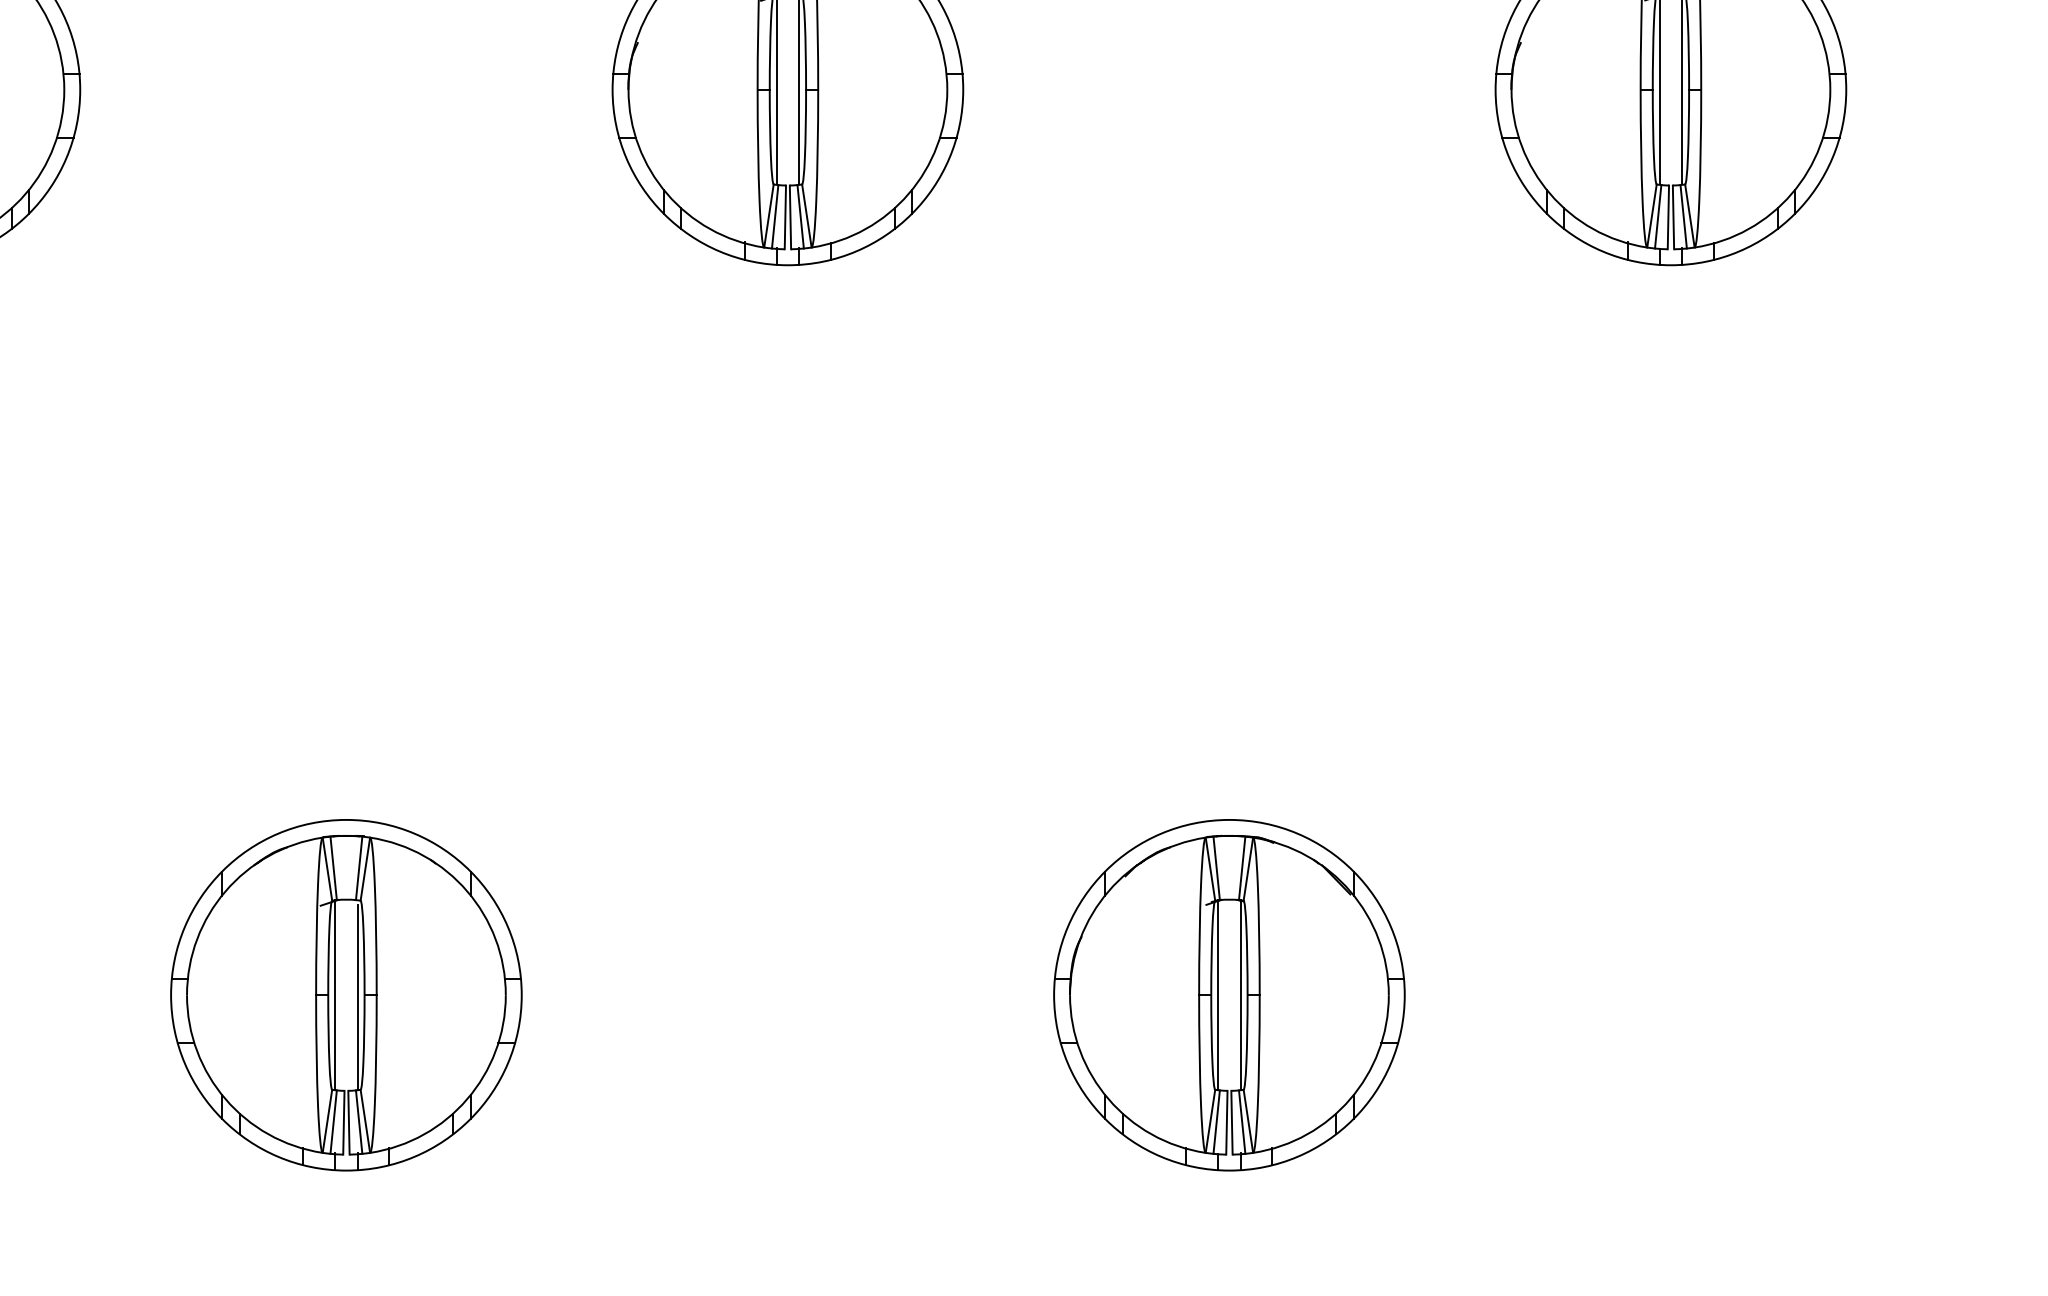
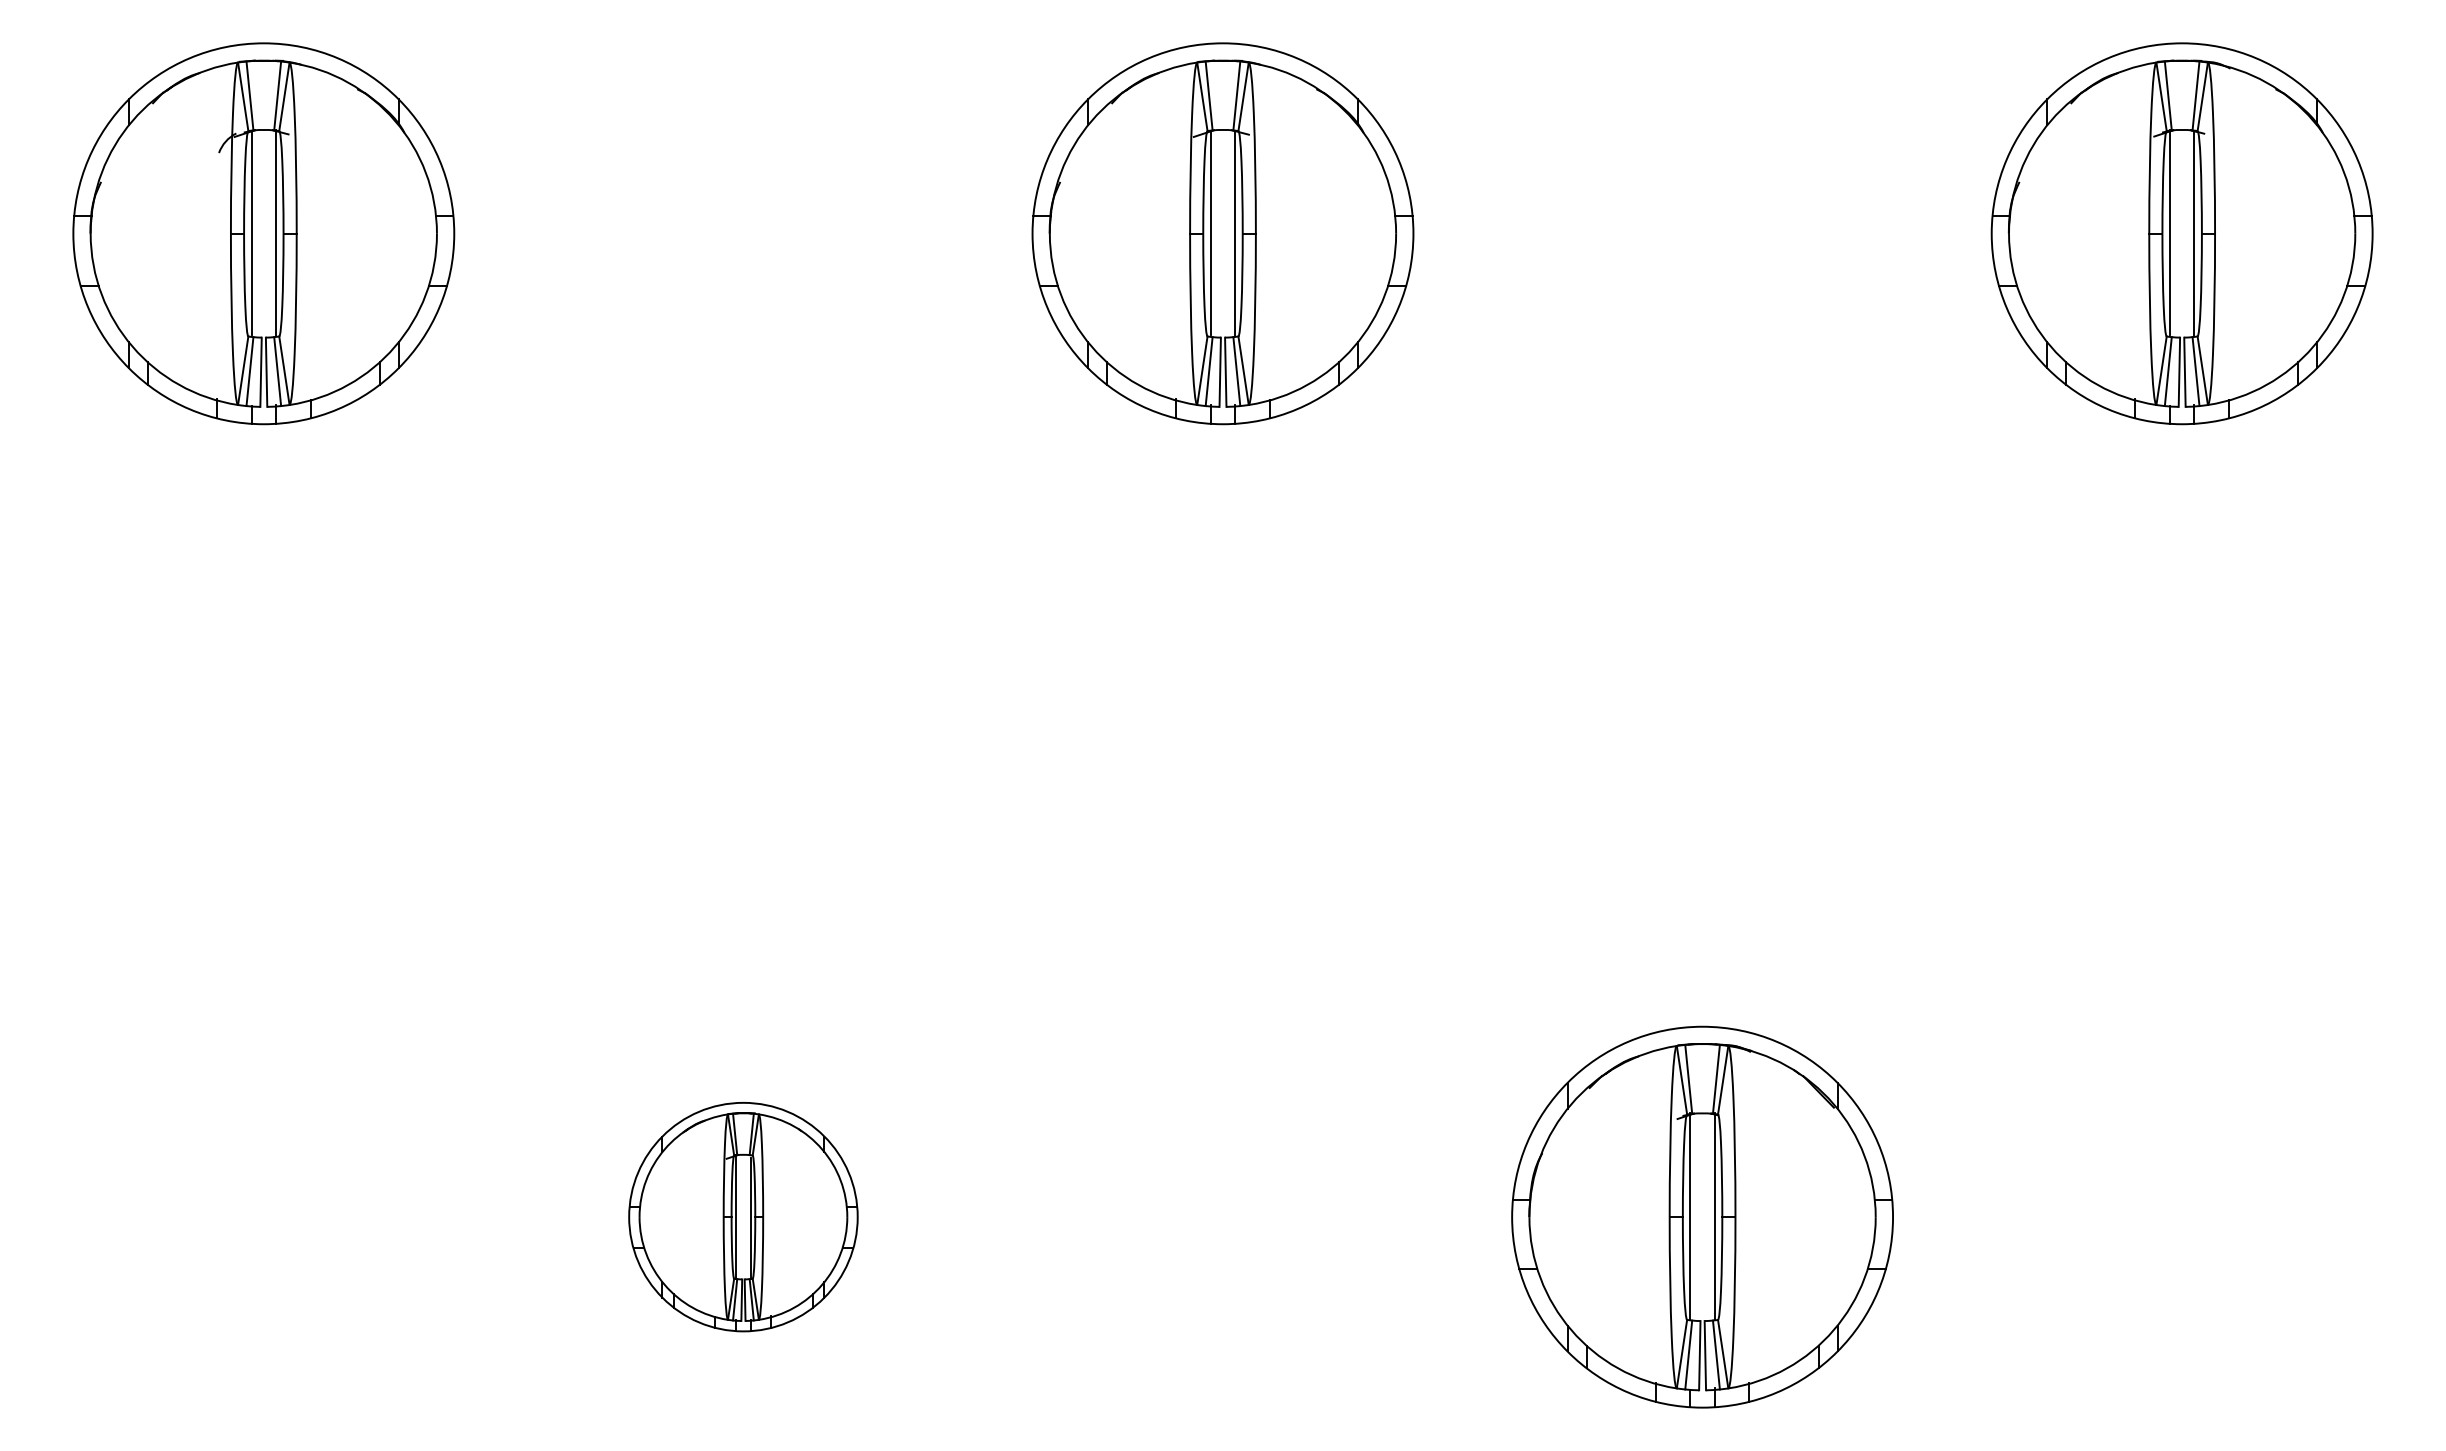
part: (346, 994) -> (743, 1216), size x0.6

